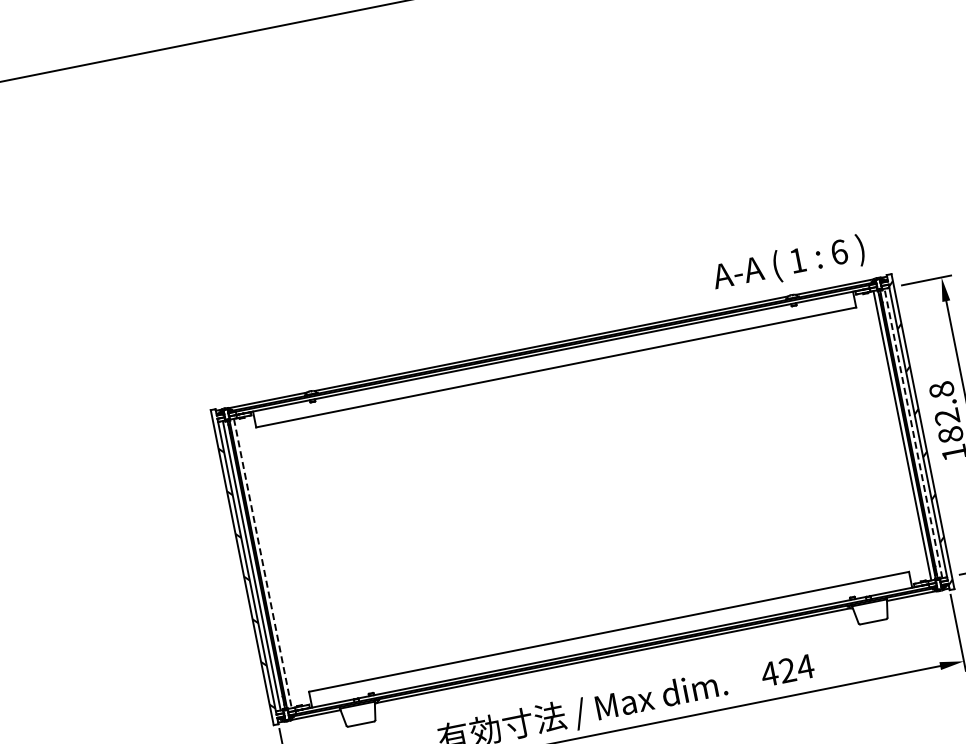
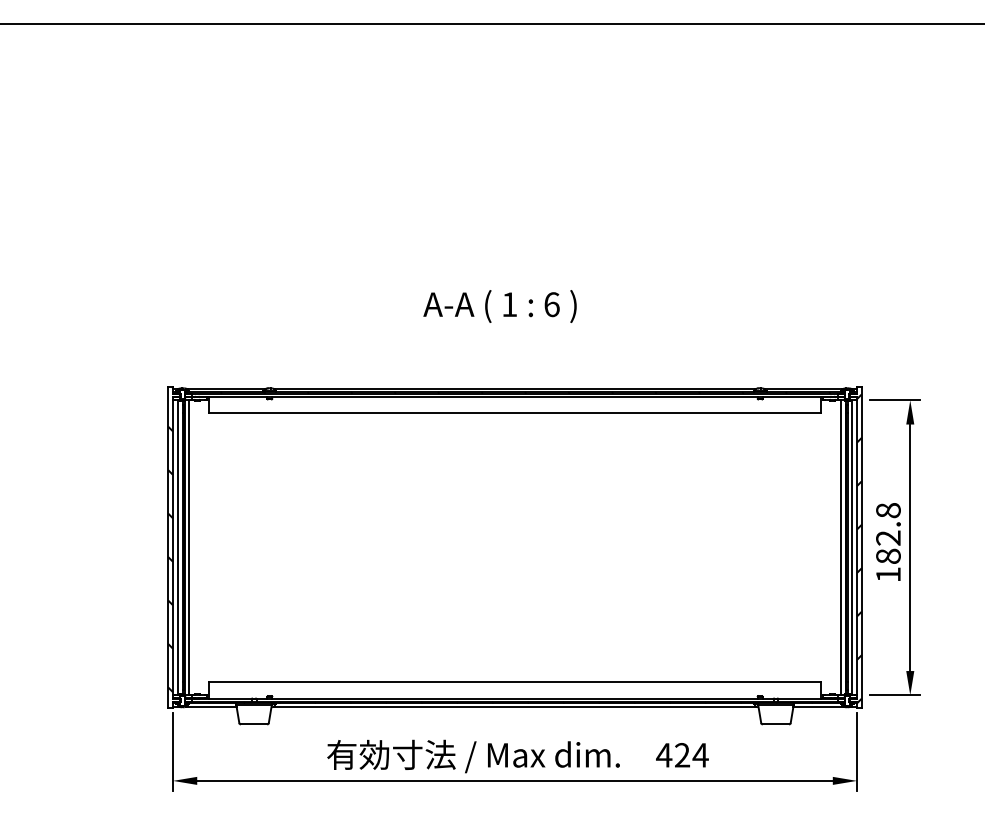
text: (788, 264) -> (499, 306), moved
line: (913, 433) -> (852, 547), dashed -> solid
line: (263, 564) -> (189, 548), dashed -> solid

